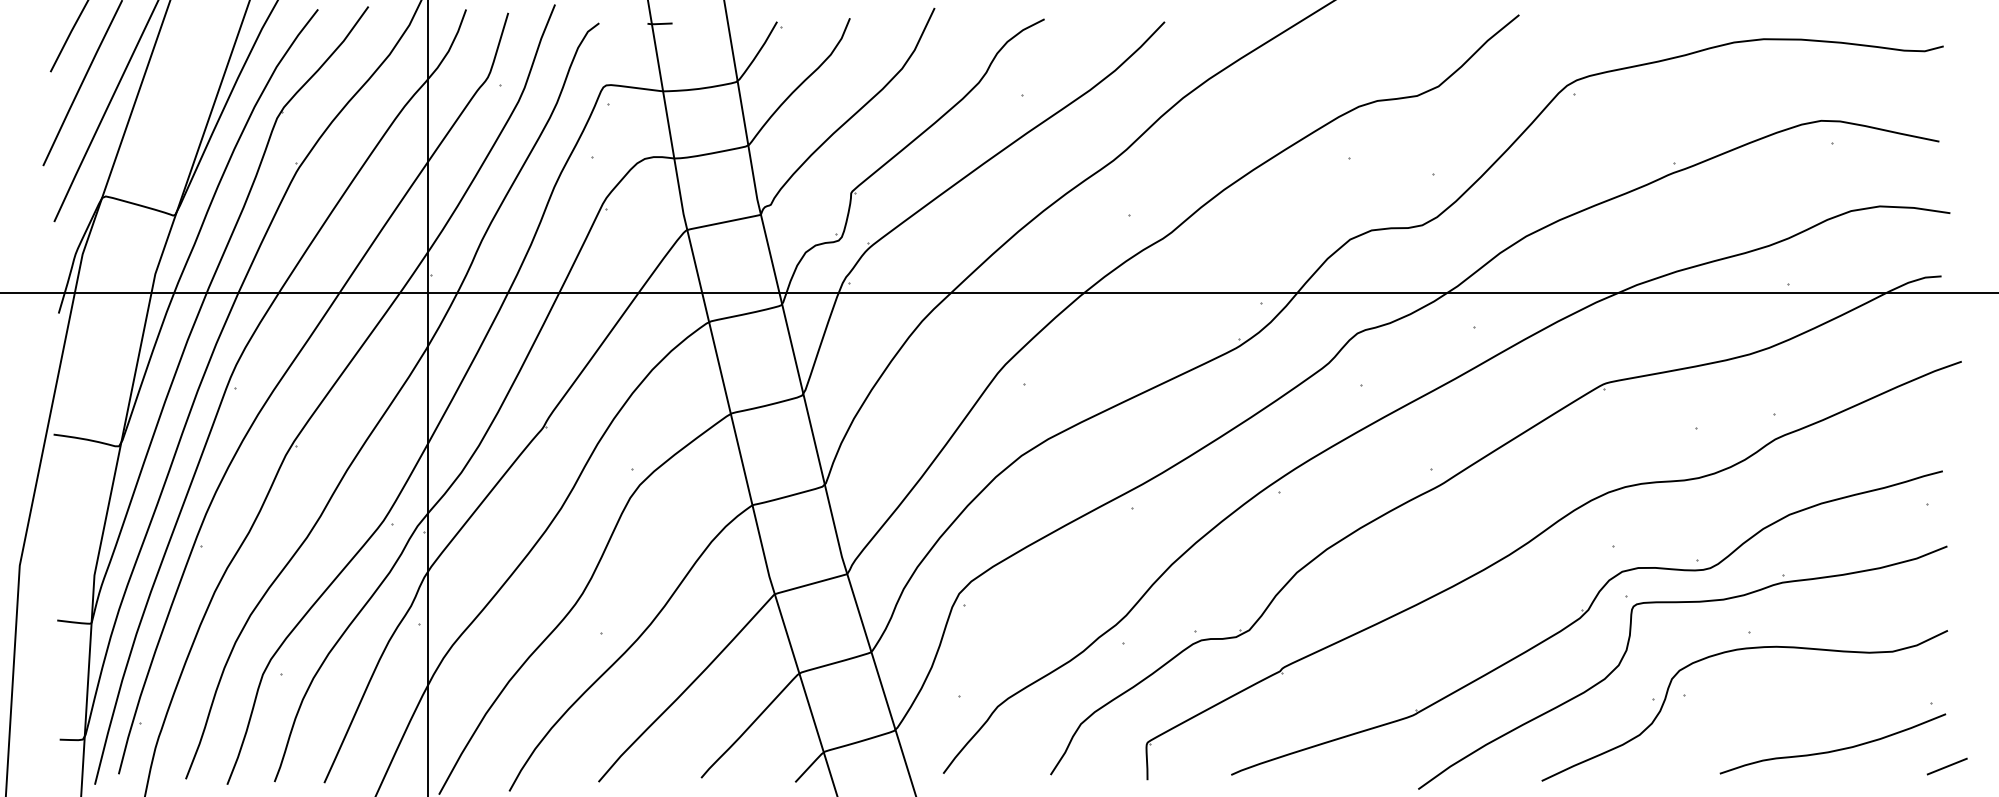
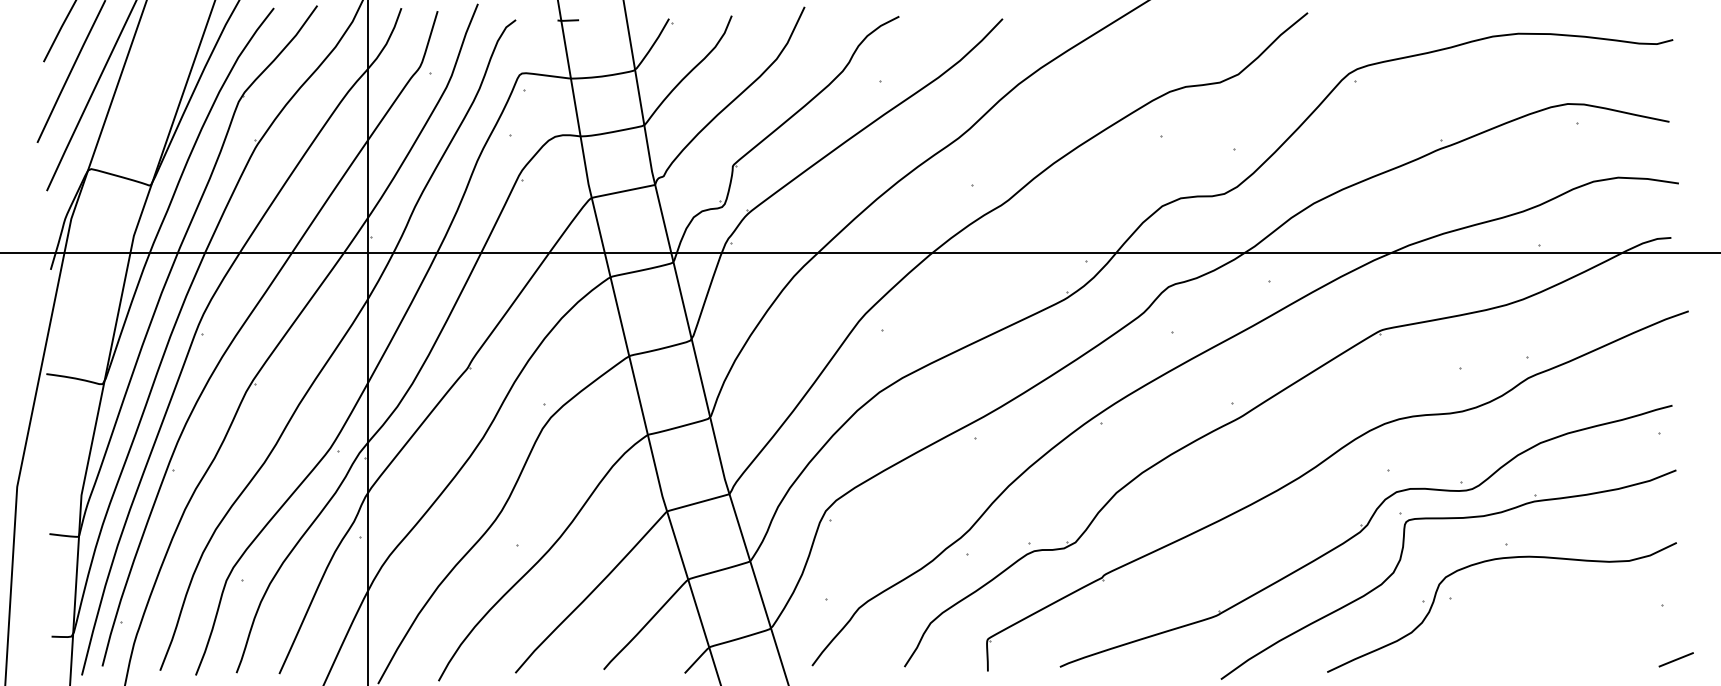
curve: (1832, 749) -> (1577, 645), removed

